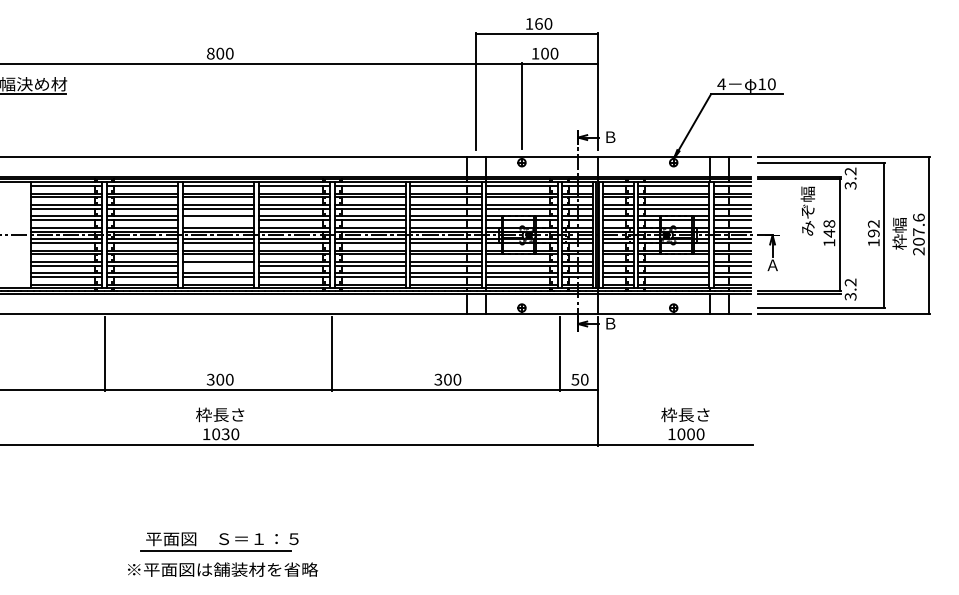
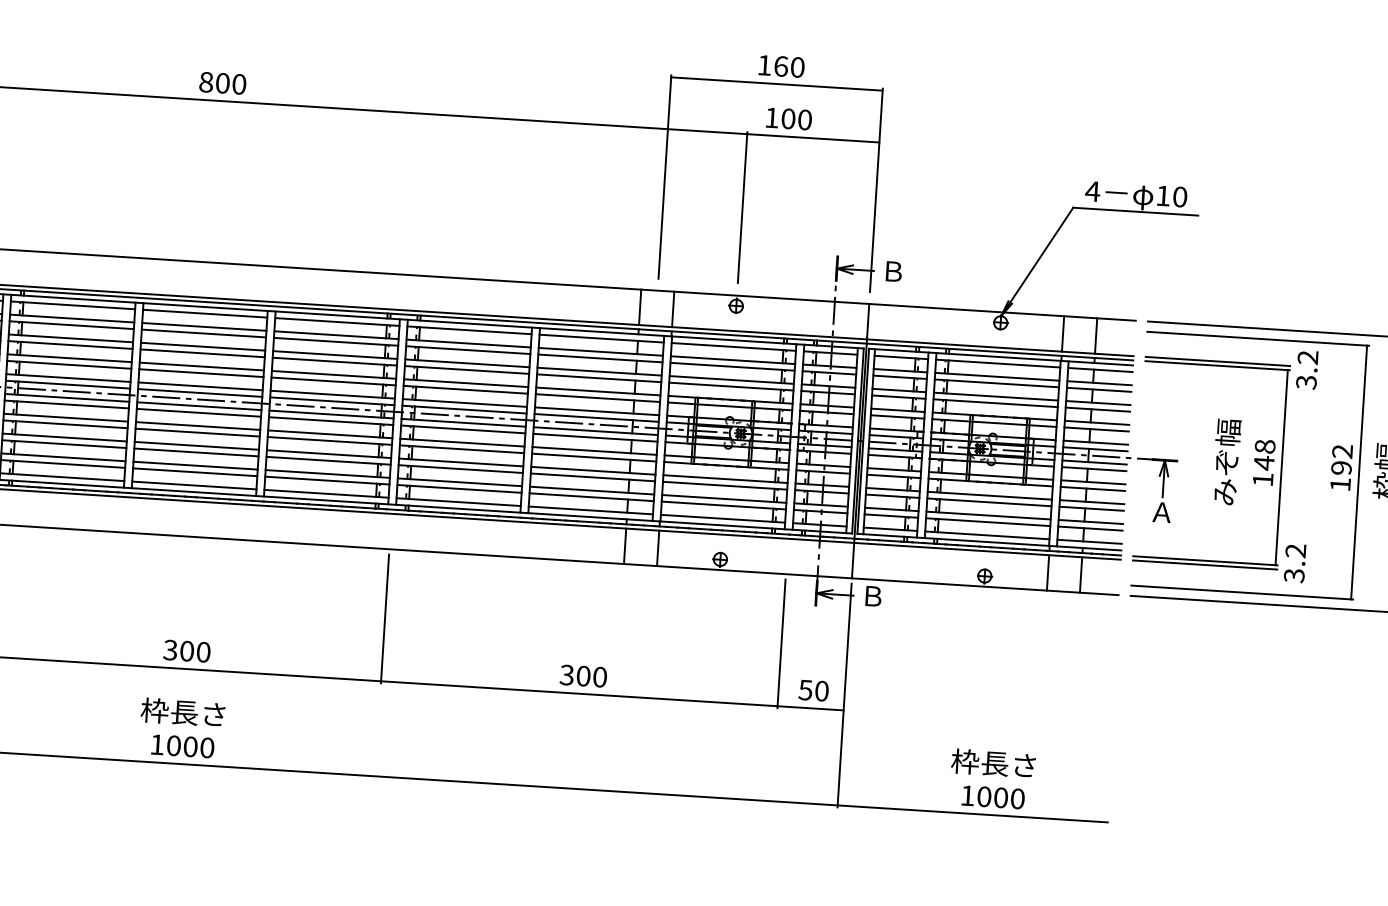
text: (807, 210) -> (1226, 460), moved
line: (218, 220) -> (201, 373), added
line: (218, 265) -> (196, 452), added
text: (225, 434) -> (190, 747), 1030 -> 1000

